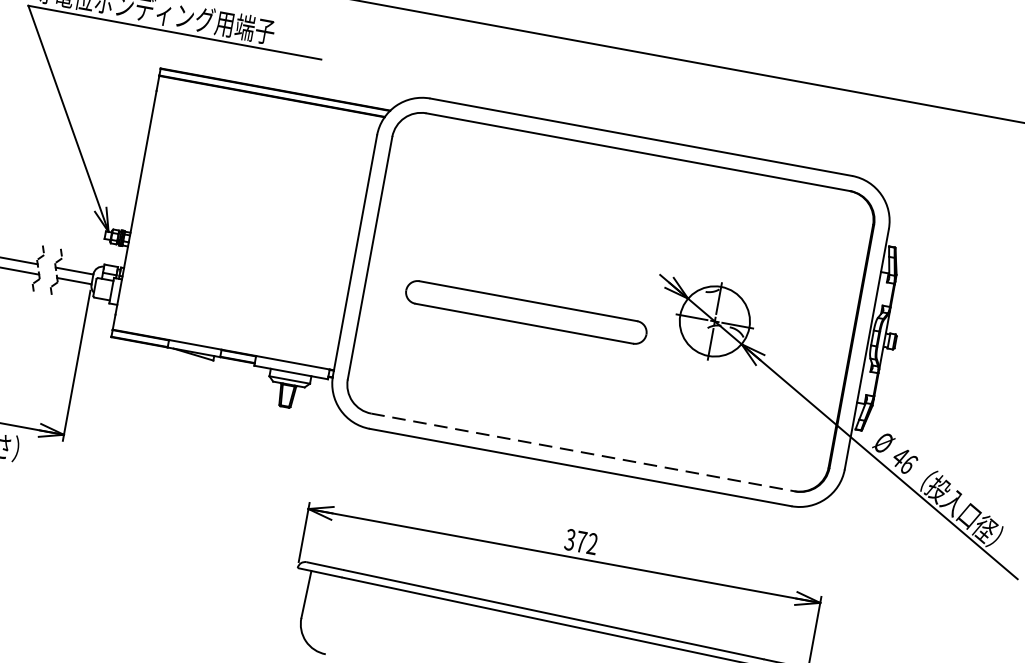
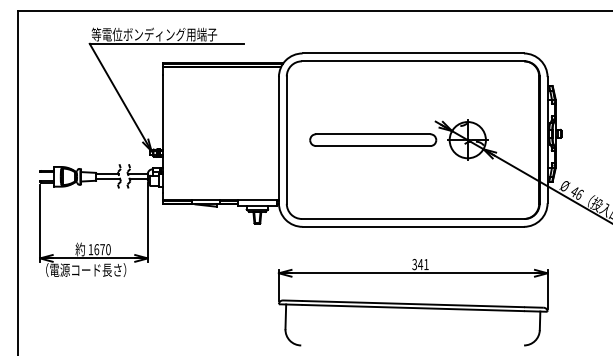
part: (527, 311) -> (373, 139), moved
line: (584, 451) -> (413, 218), dashed -> solid
text: (585, 542) -> (422, 264), 372 -> 341

